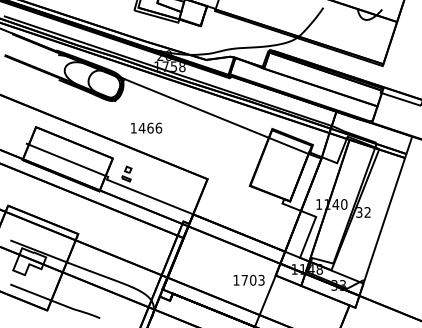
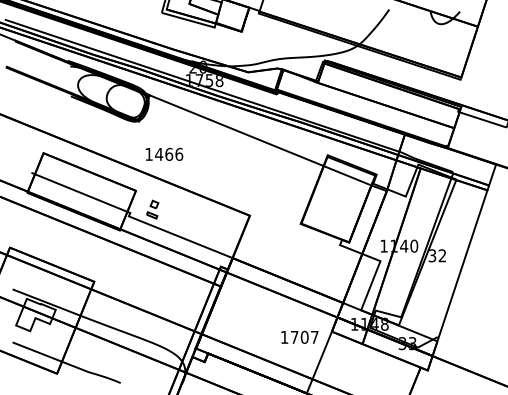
text: (146, 127) -> (164, 153), moved
text: (261, 279) -> (314, 336), 1703 -> 1707

